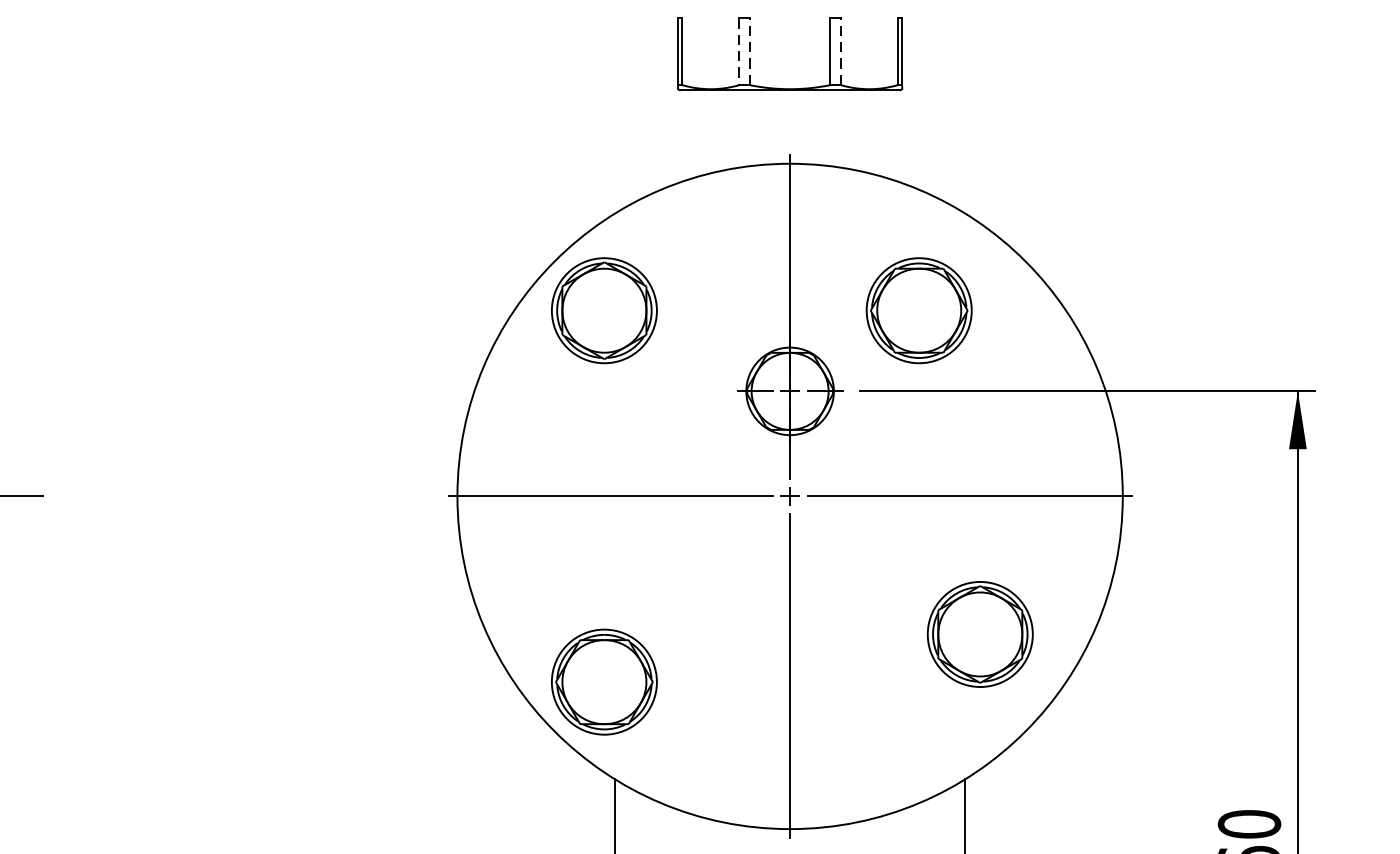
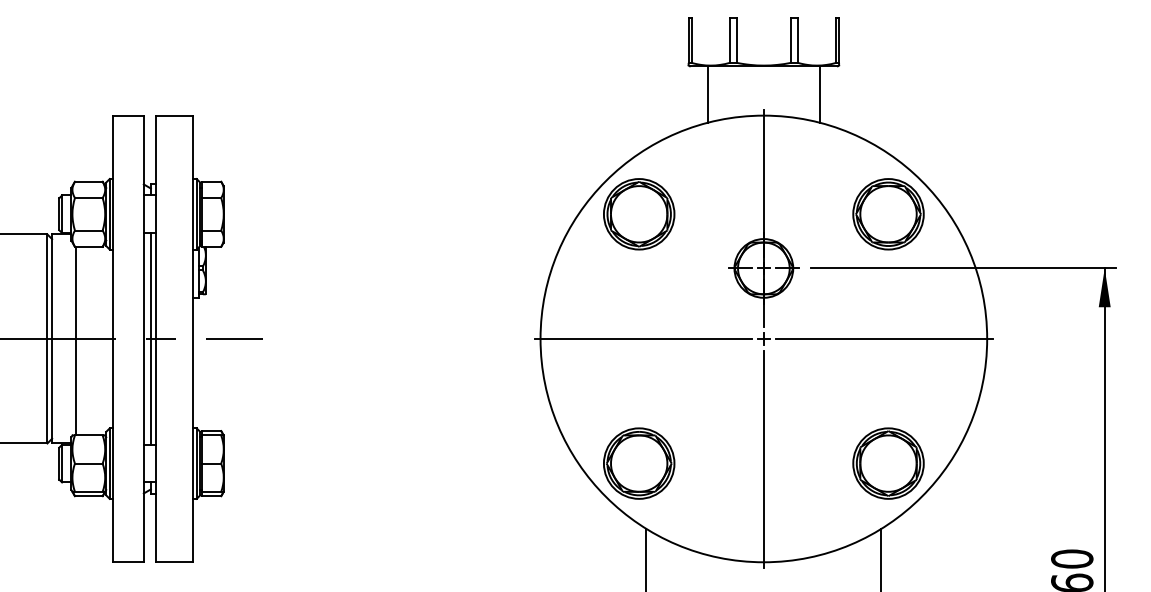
line: (749, 50) -> (736, 39), dashed -> solid
line: (840, 50) -> (797, 39), dashed -> solid
line: (738, 51) -> (729, 40), dashed -> solid
line: (706, 132) -> (707, 94), added
line: (874, 132) -> (820, 94), added
part: (919, 311) -> (888, 214), moved
part: (980, 634) -> (888, 463), moved

